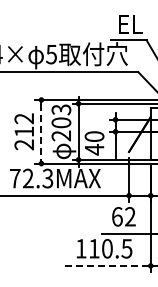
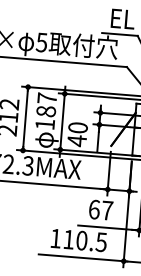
text: (61, 122) -> (46, 111), 203 -> 187
line: (41, 132) -> (25, 119), dashed -> solid
text: (130, 216) -> (107, 210), 62 -> 67
line: (108, 265) -> (81, 257), dashed -> solid

